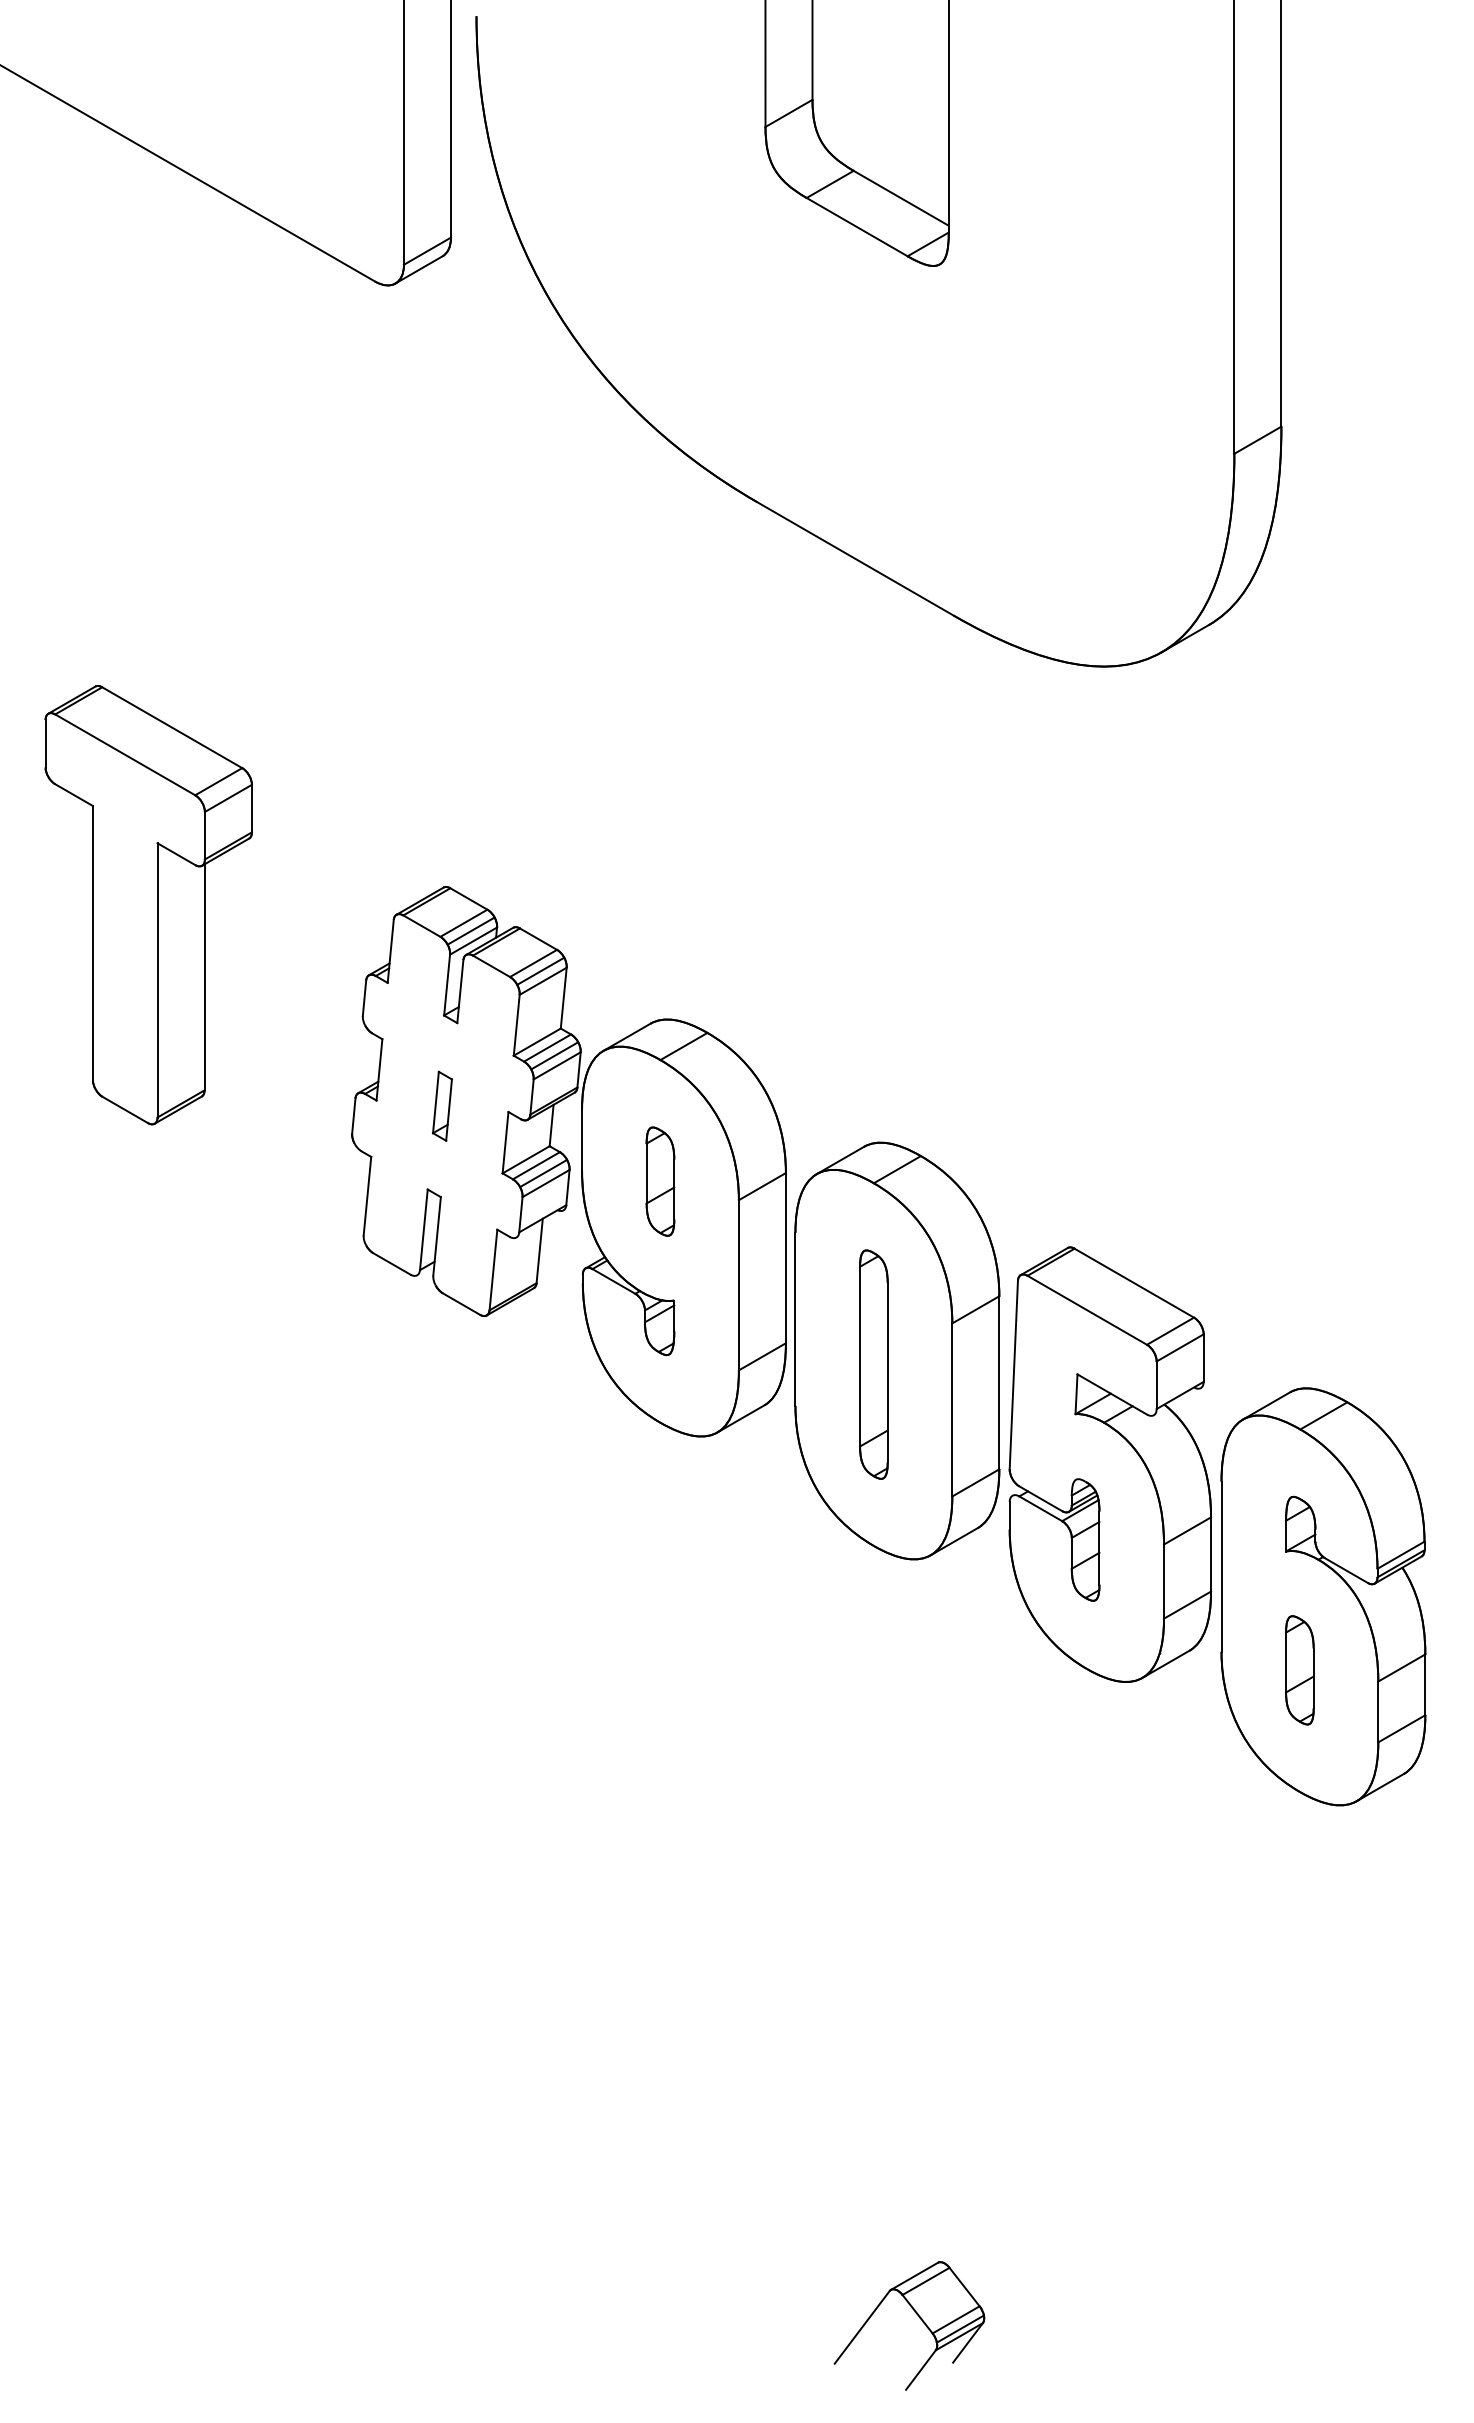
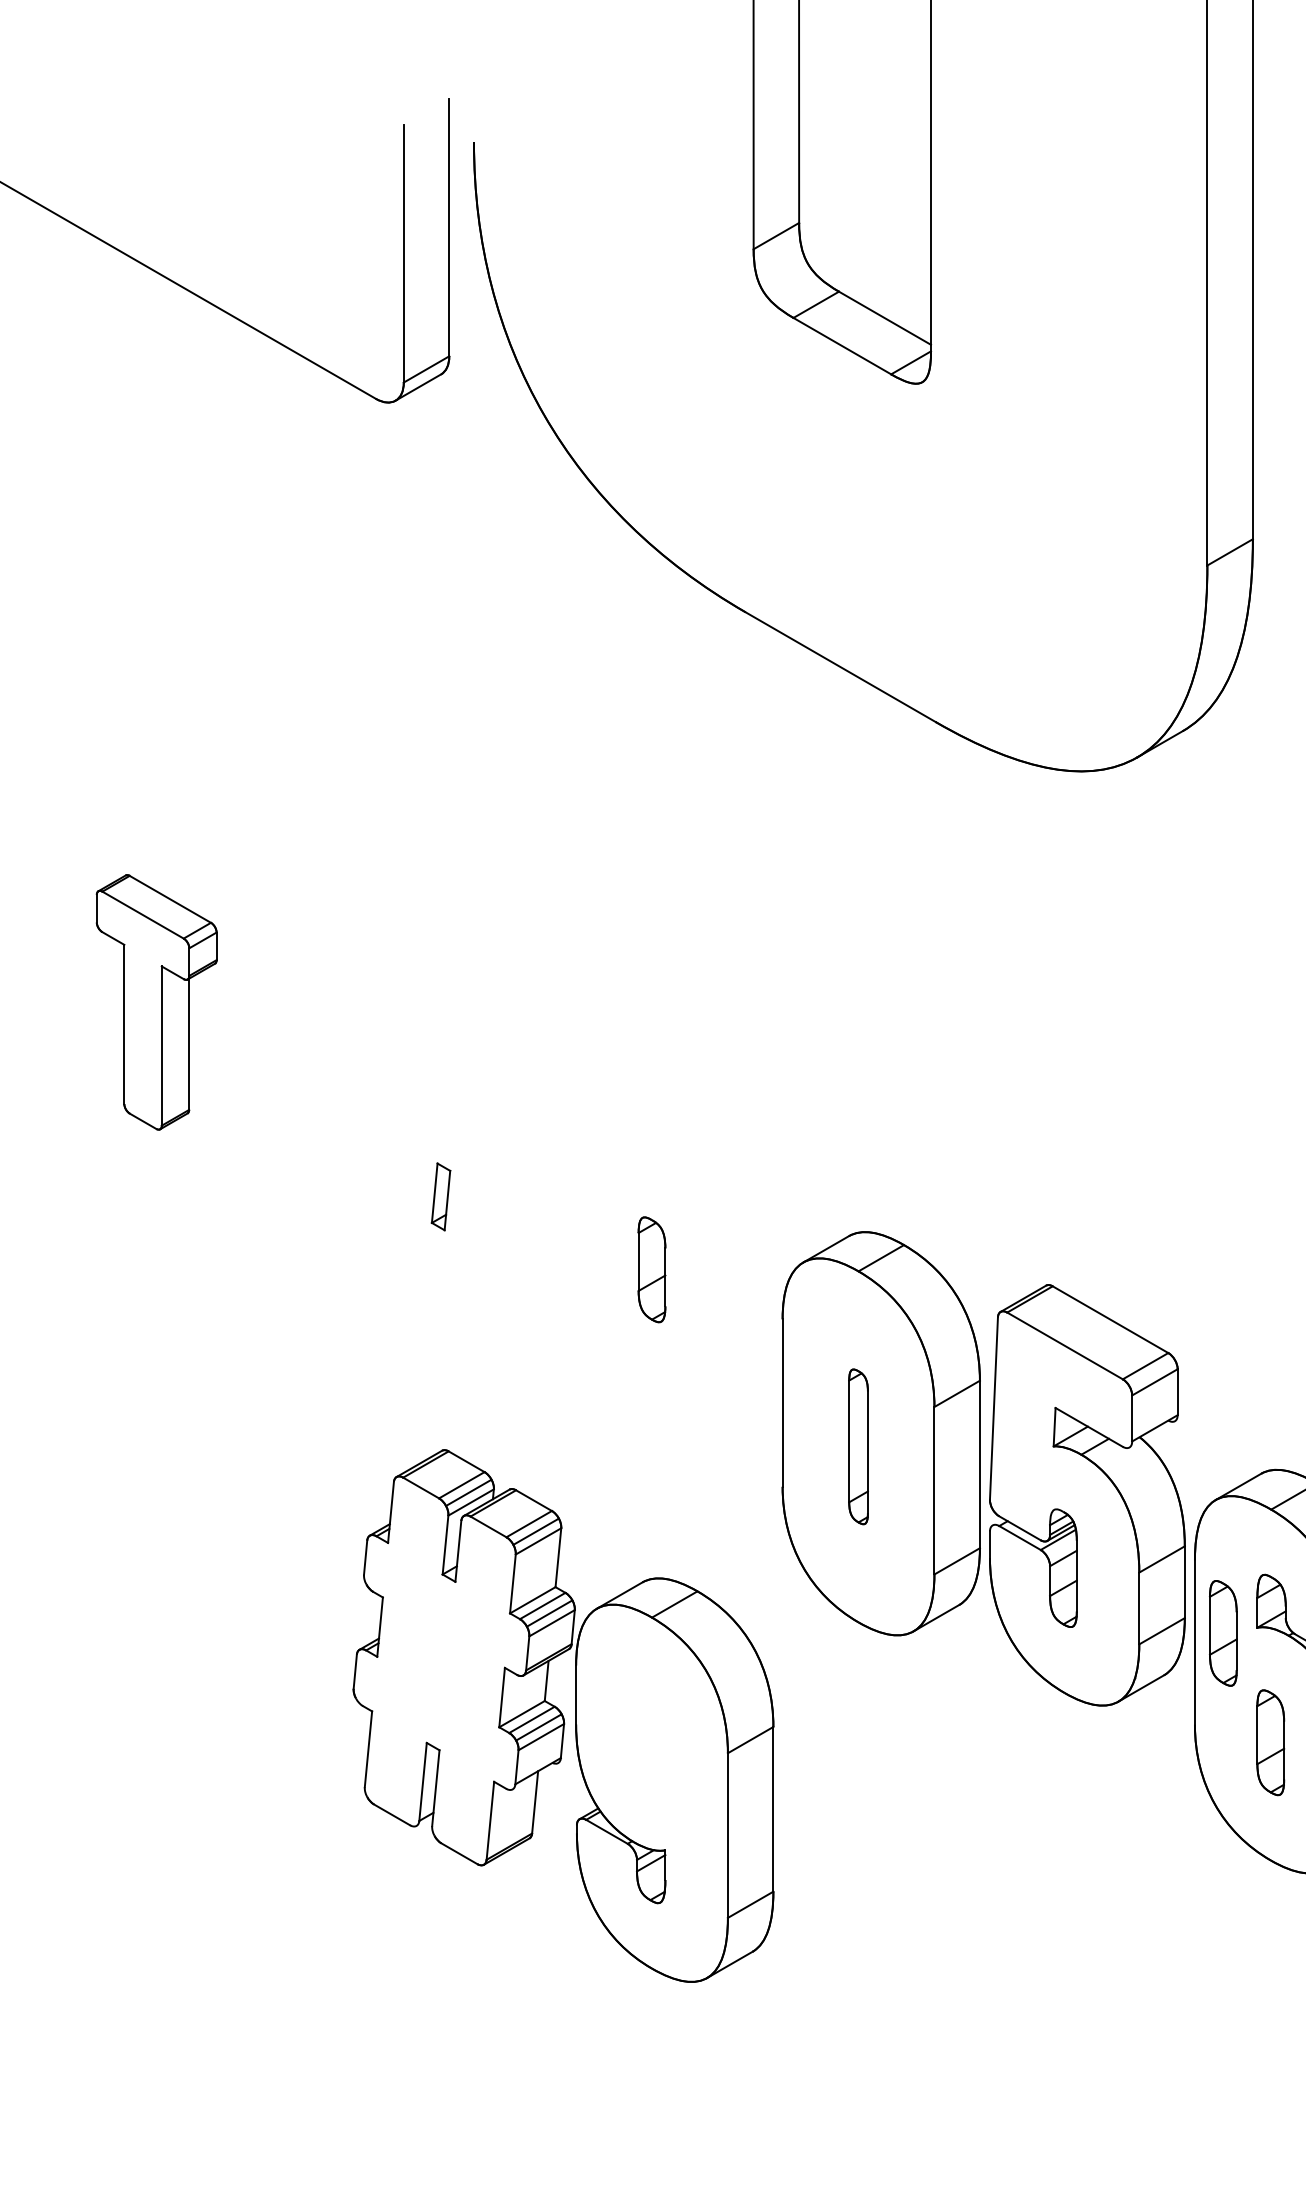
part: (148, 905) -> (156, 1002), size x0.6
part: (568, 1161) -> (563, 1715), moved
part: (873, 1364) -> (858, 1446), size x0.7
part: (1110, 1464) -> (1087, 1495), moved
part: (1250, 1557) -> (1222, 1633), added

